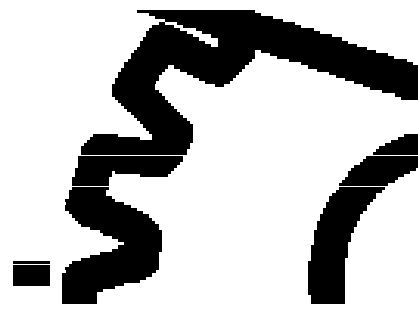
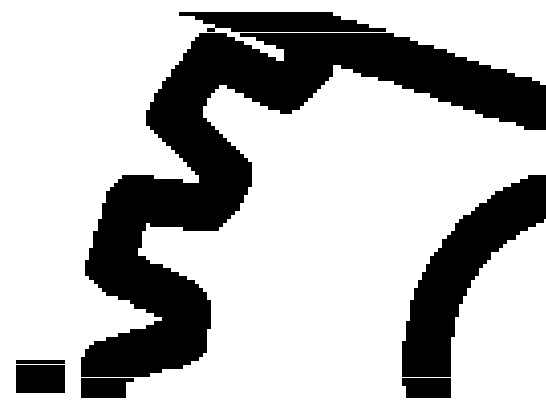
part: (31, 273) -> (40, 376), moved

